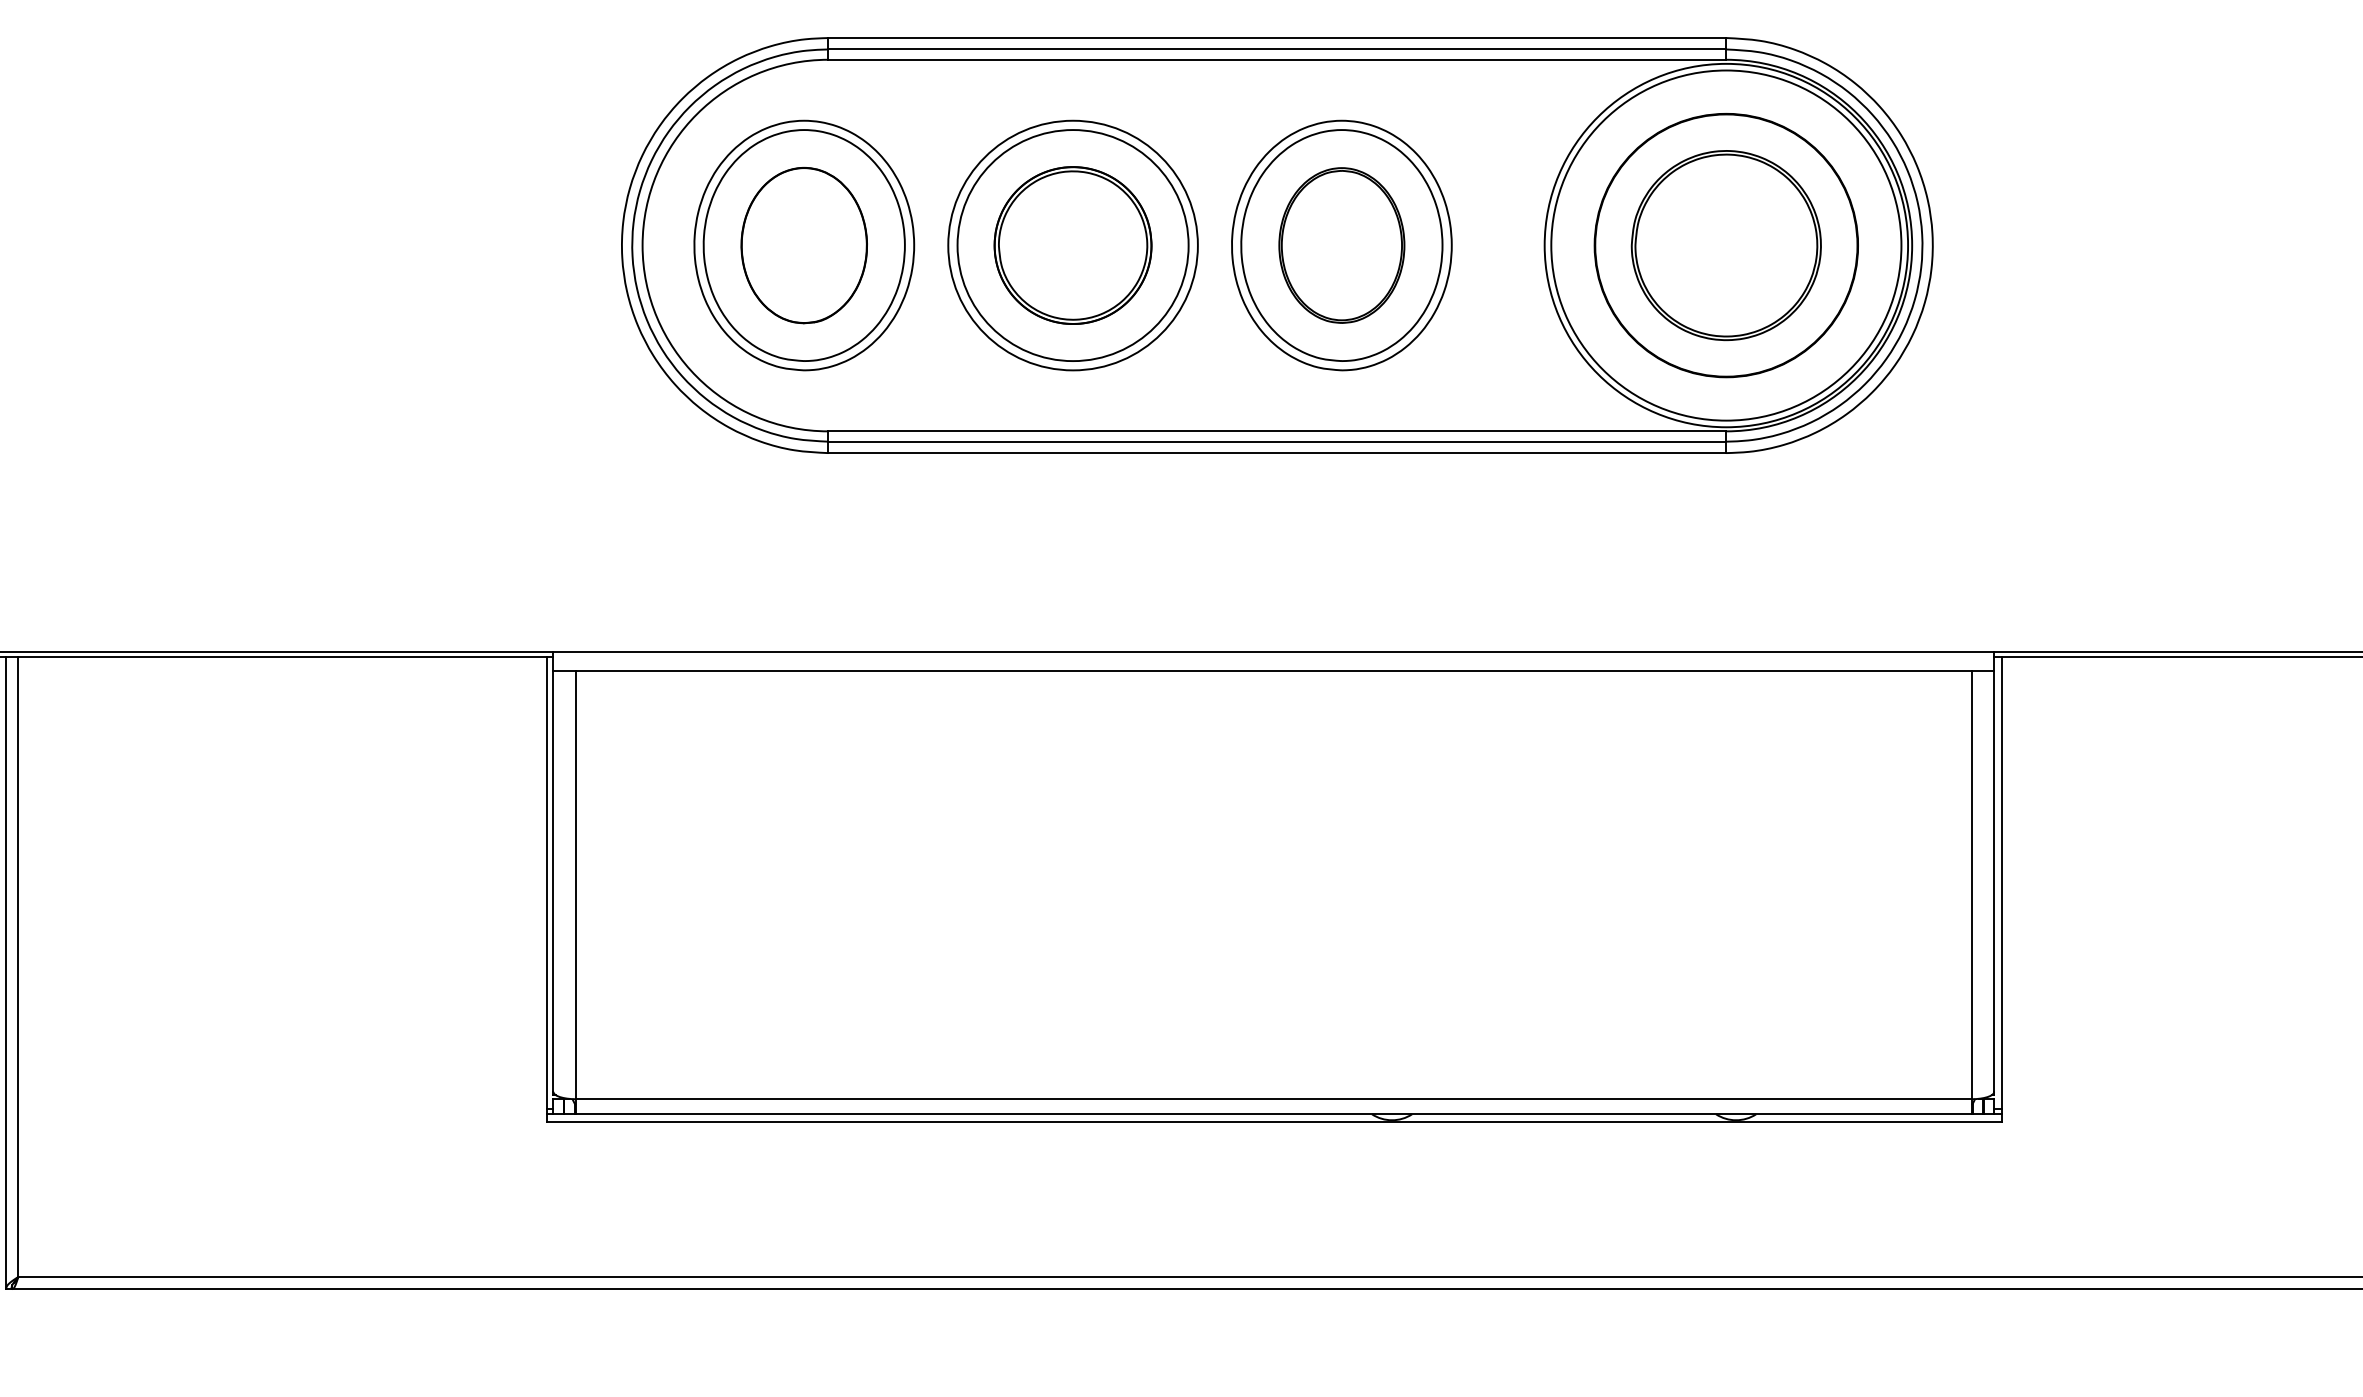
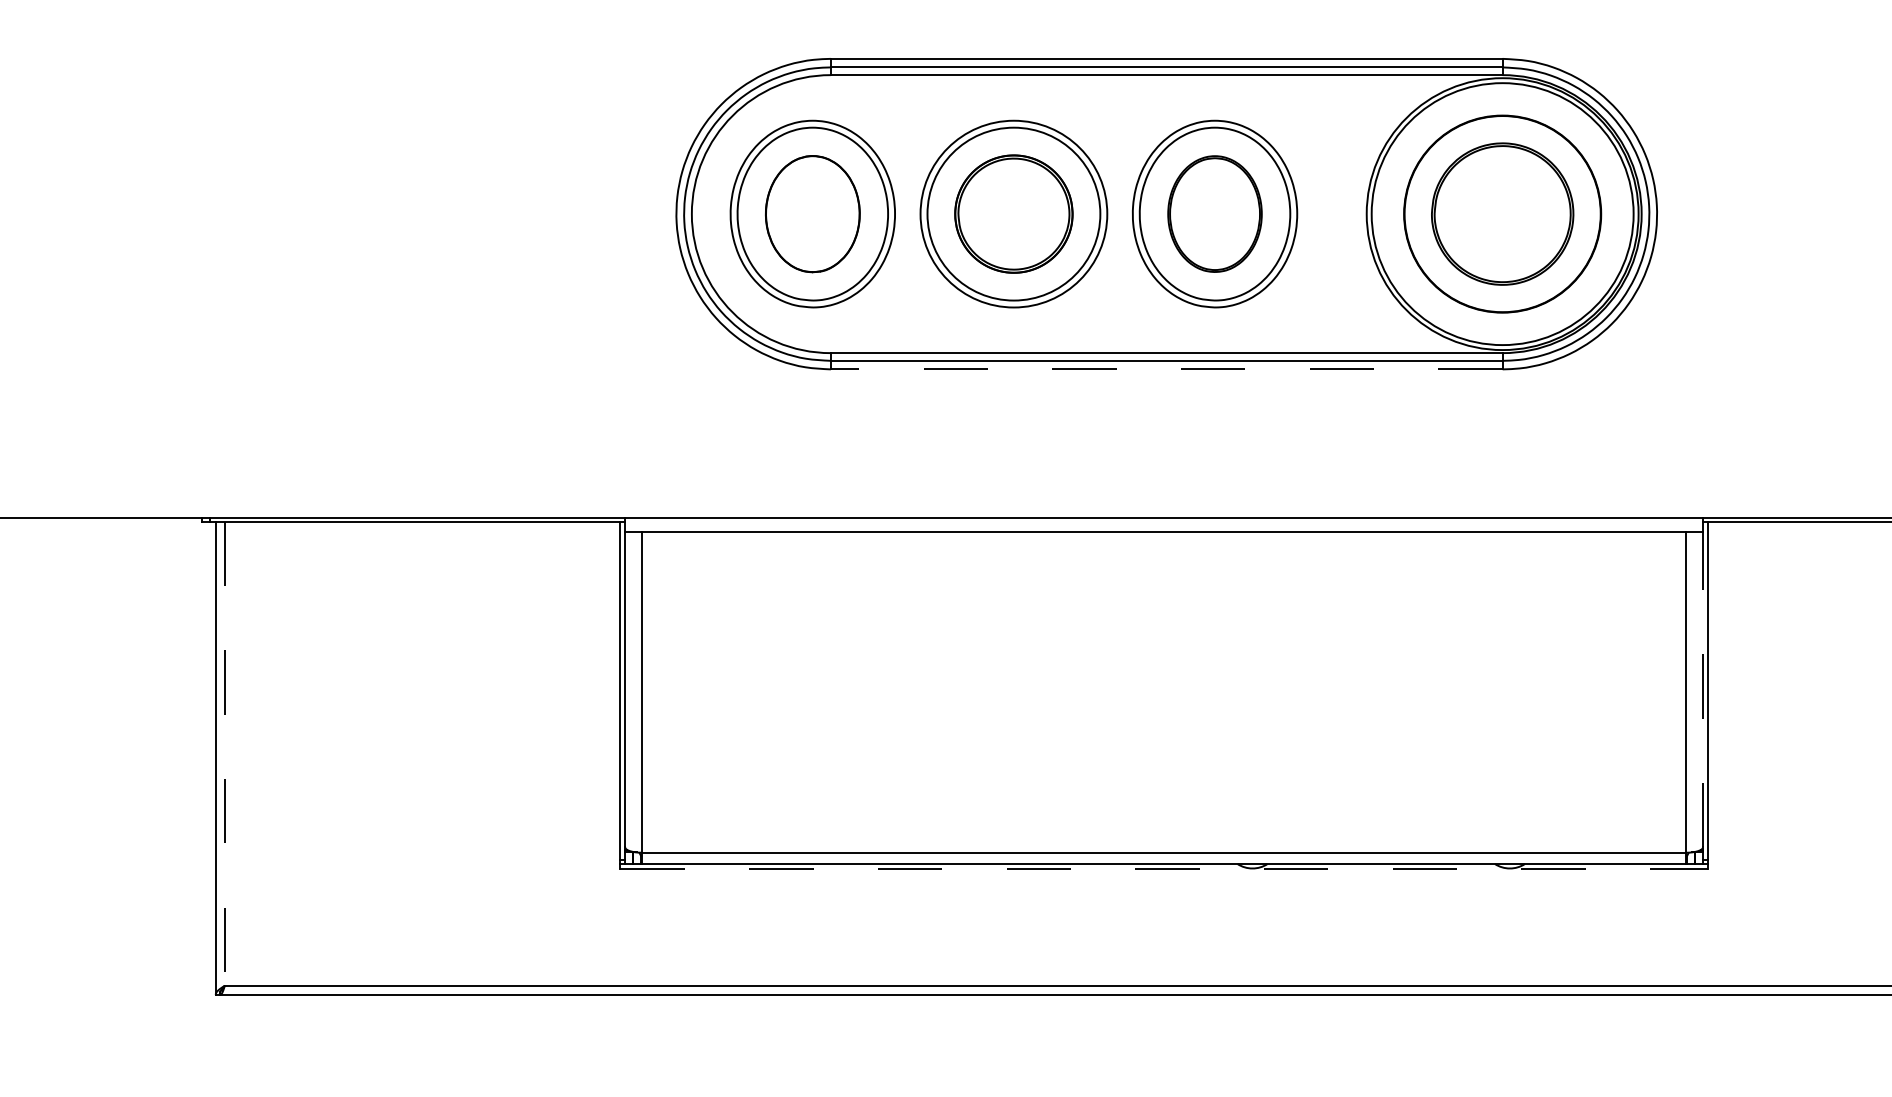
line: (1277, 453) -> (1166, 369), solid -> dashed
line: (1994, 880) -> (1703, 689), solid -> dashed
line: (17, 967) -> (224, 754), solid -> dashed
line: (1274, 1121) -> (1164, 869), solid -> dashed

